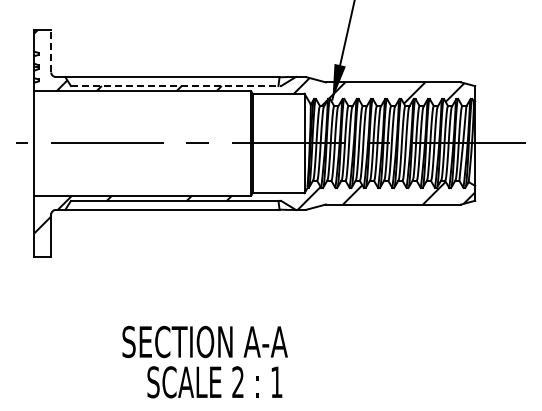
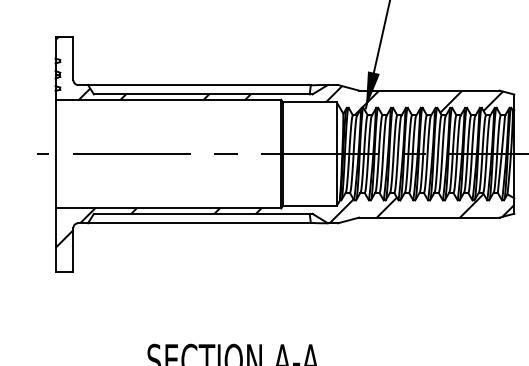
line: (51, 50) -> (73, 57), dashed -> solid
line: (176, 86) -> (203, 94), dashed -> solid

